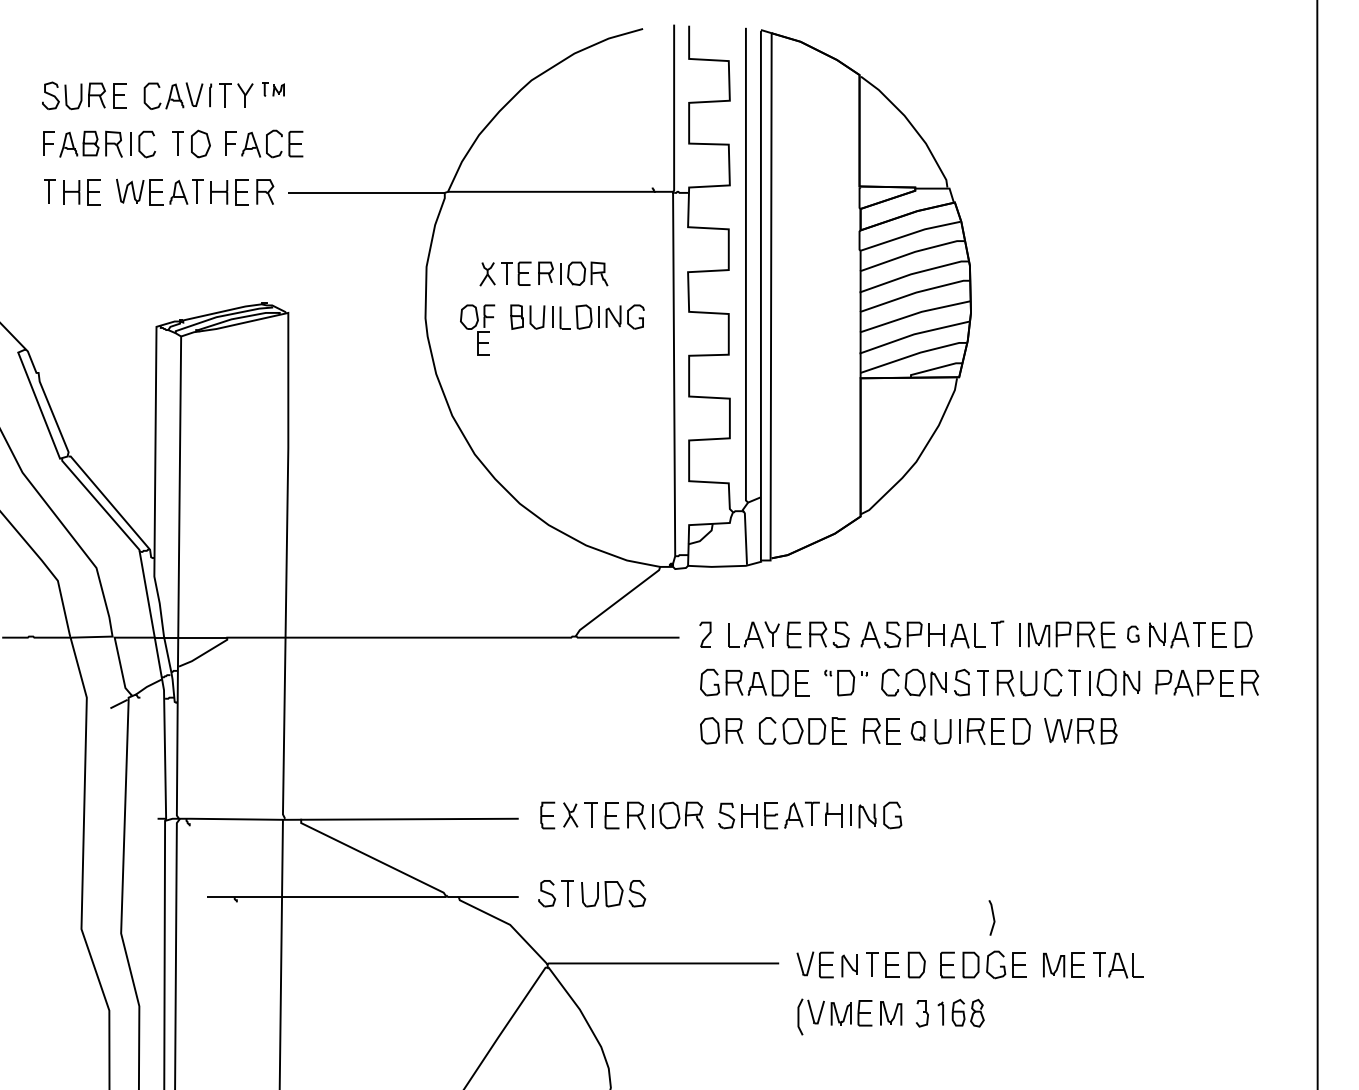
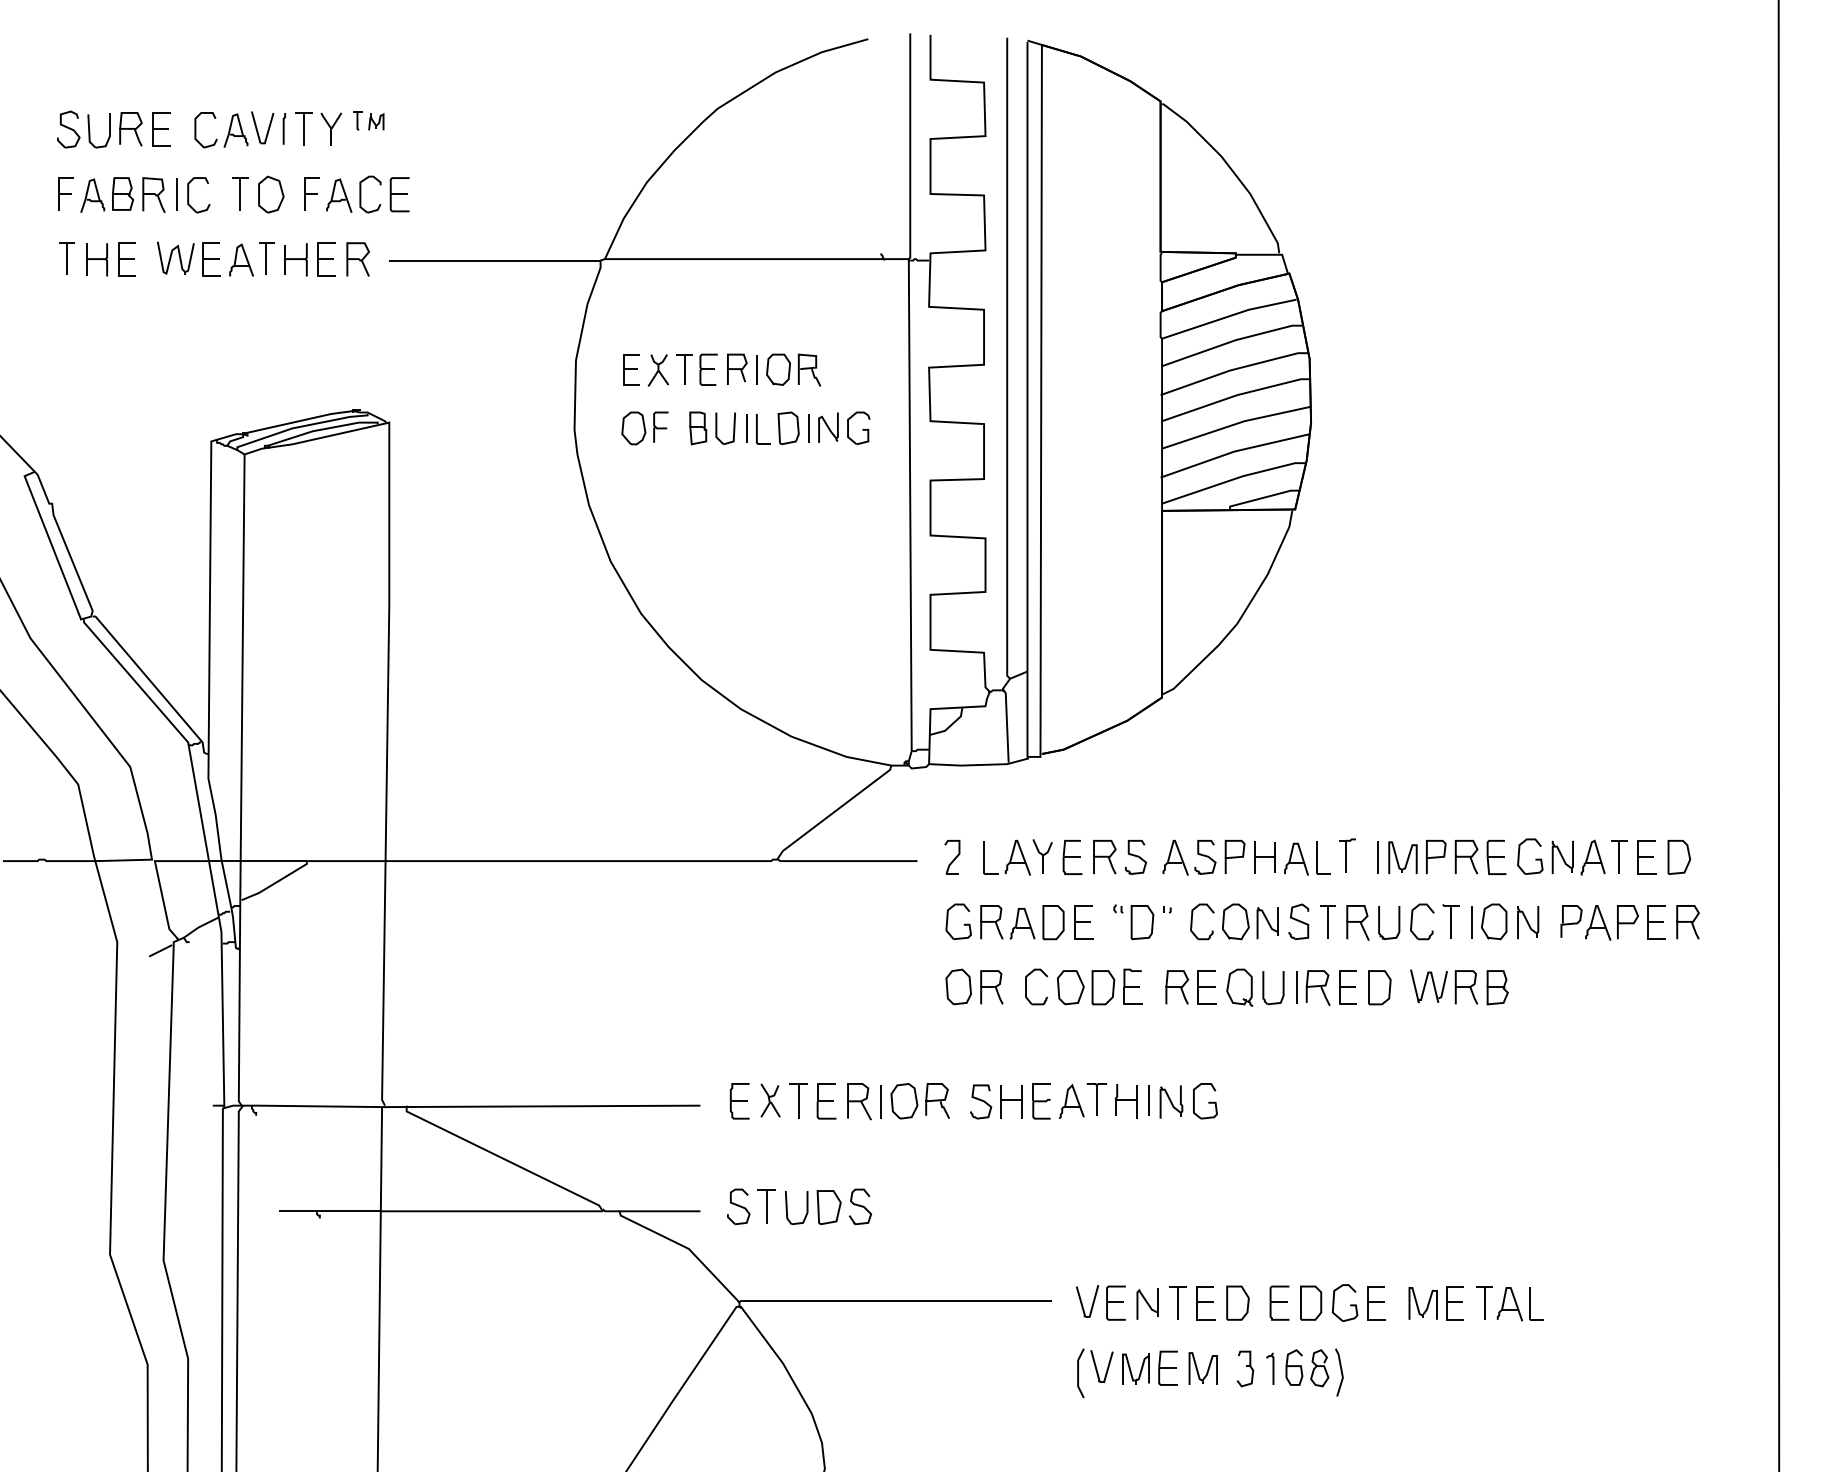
part: (483, 343) -> (631, 369), moved
part: (1133, 634) -> (1530, 856), size x1.67
part: (917, 731) -> (1239, 987), size x1.43
line: (992, 917) -> (1340, 1371), moved

